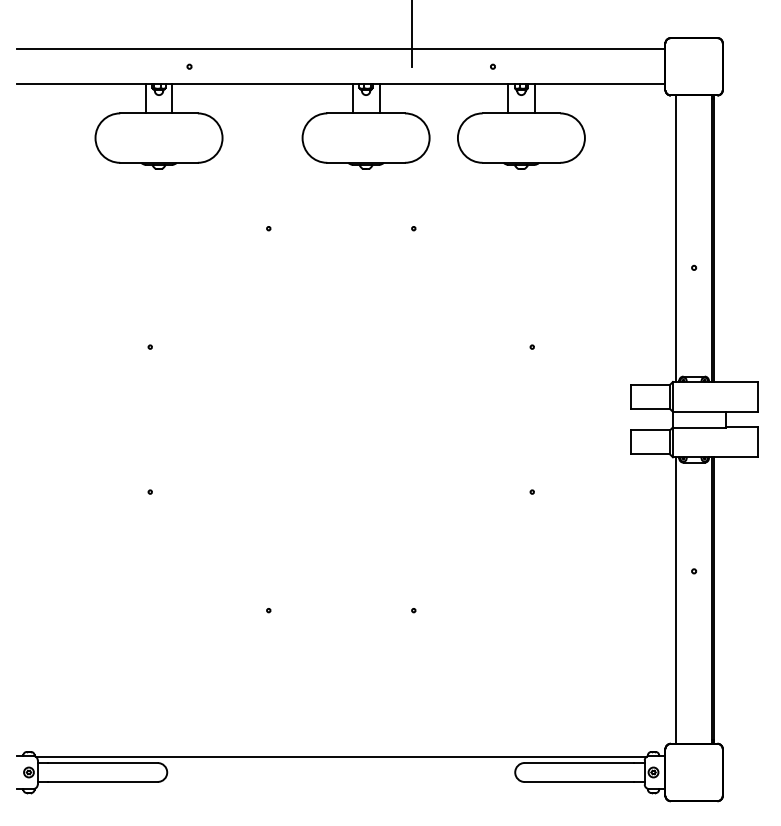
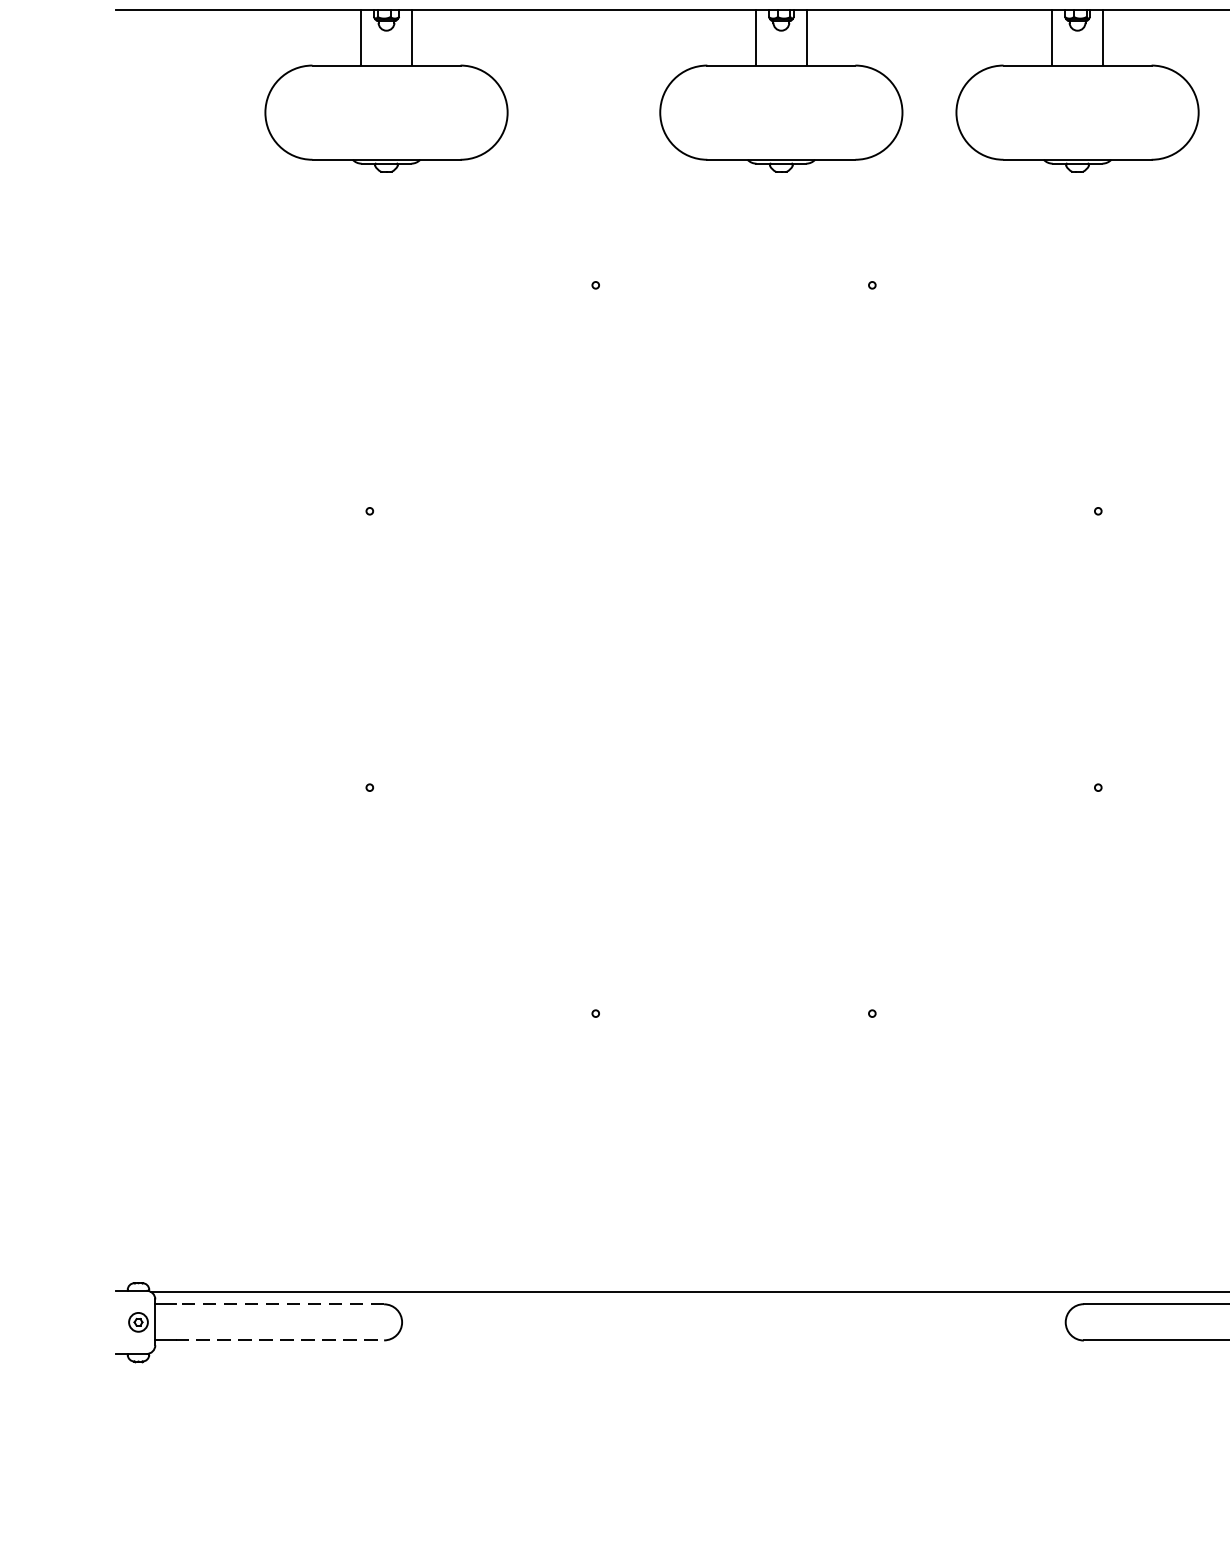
line: (103, 762) -> (280, 1303), solid -> dashed
line: (103, 781) -> (280, 1339), solid -> dashed

